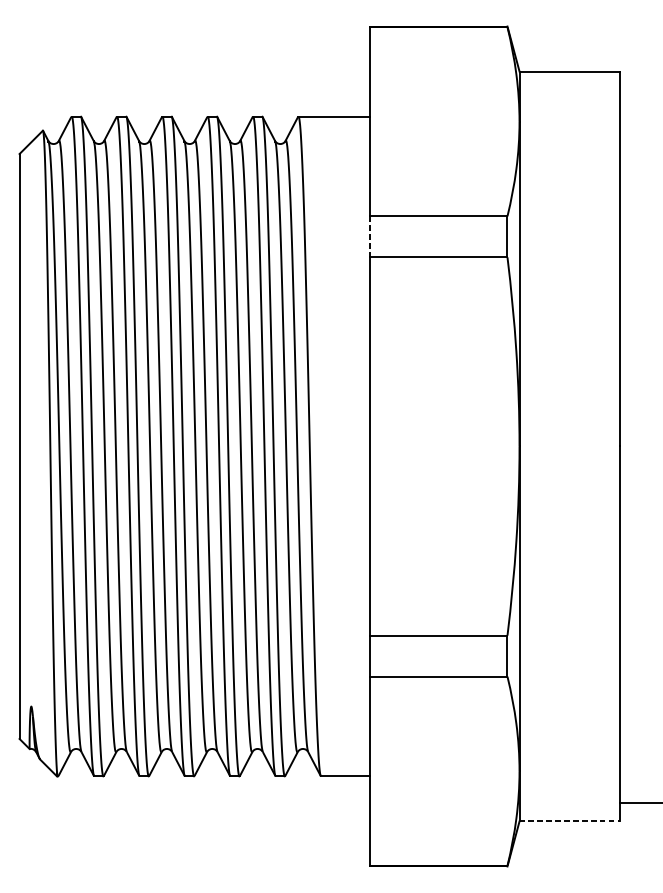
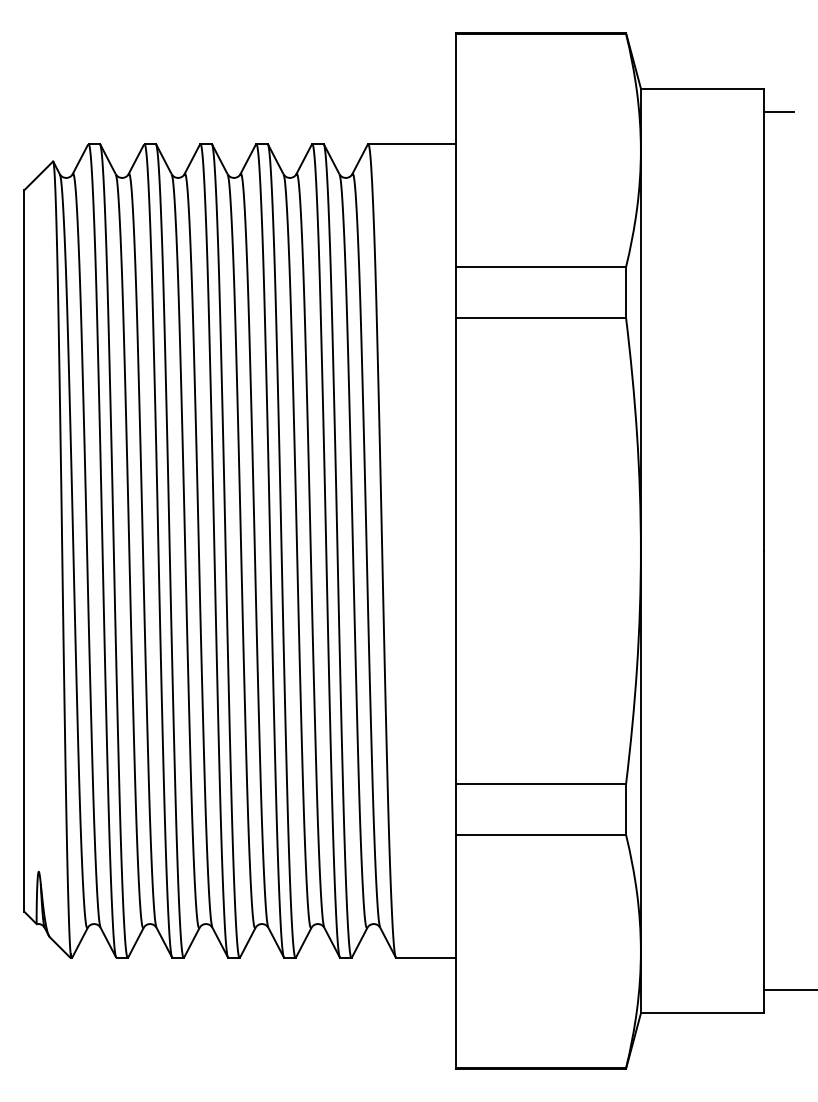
line: (631, 90) -> (778, 111), added
line: (369, 236) -> (455, 292), dashed -> solid
line: (569, 821) -> (702, 1013), dashed -> solid

